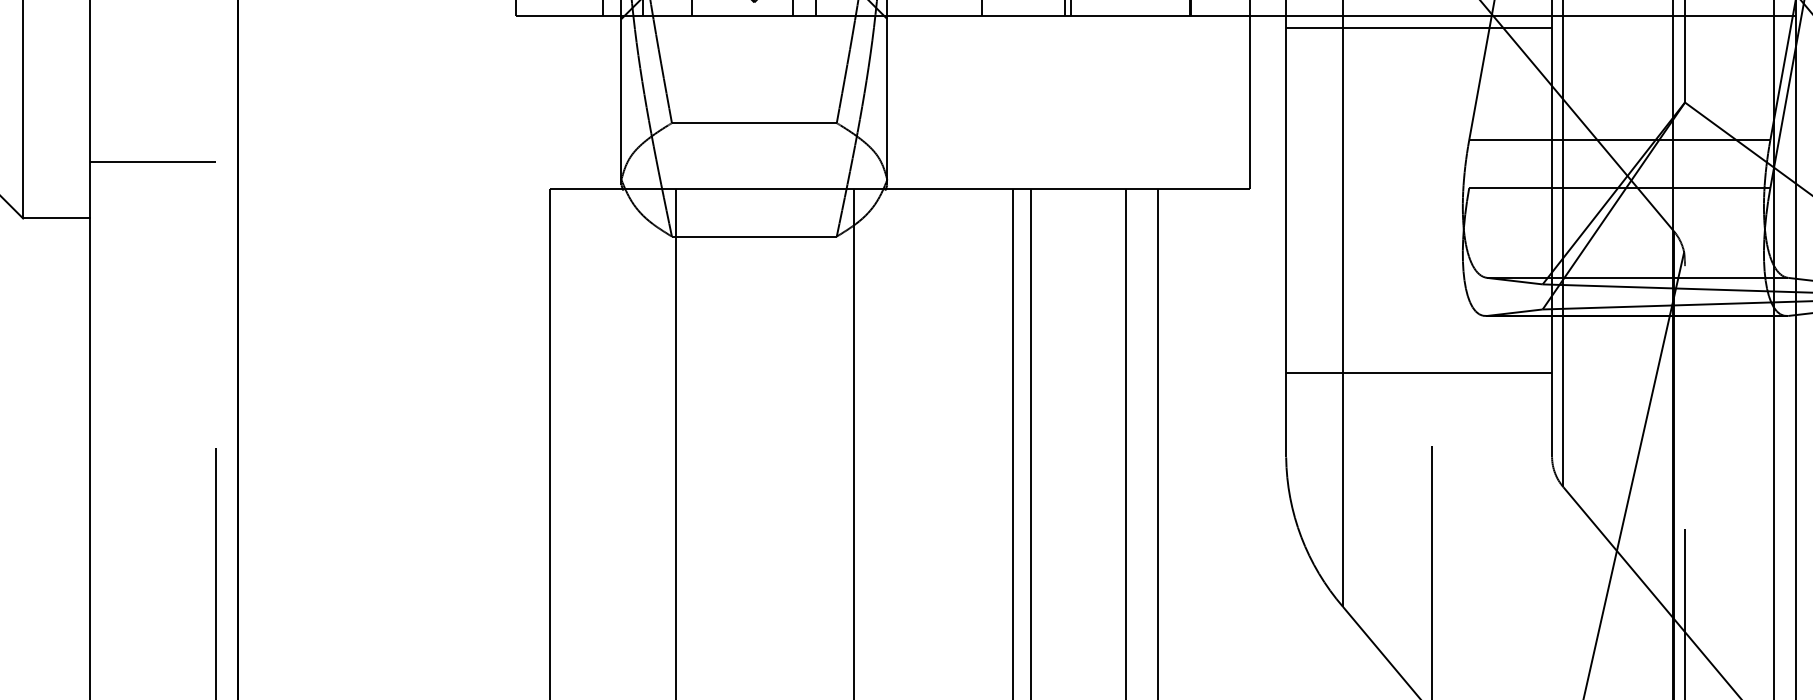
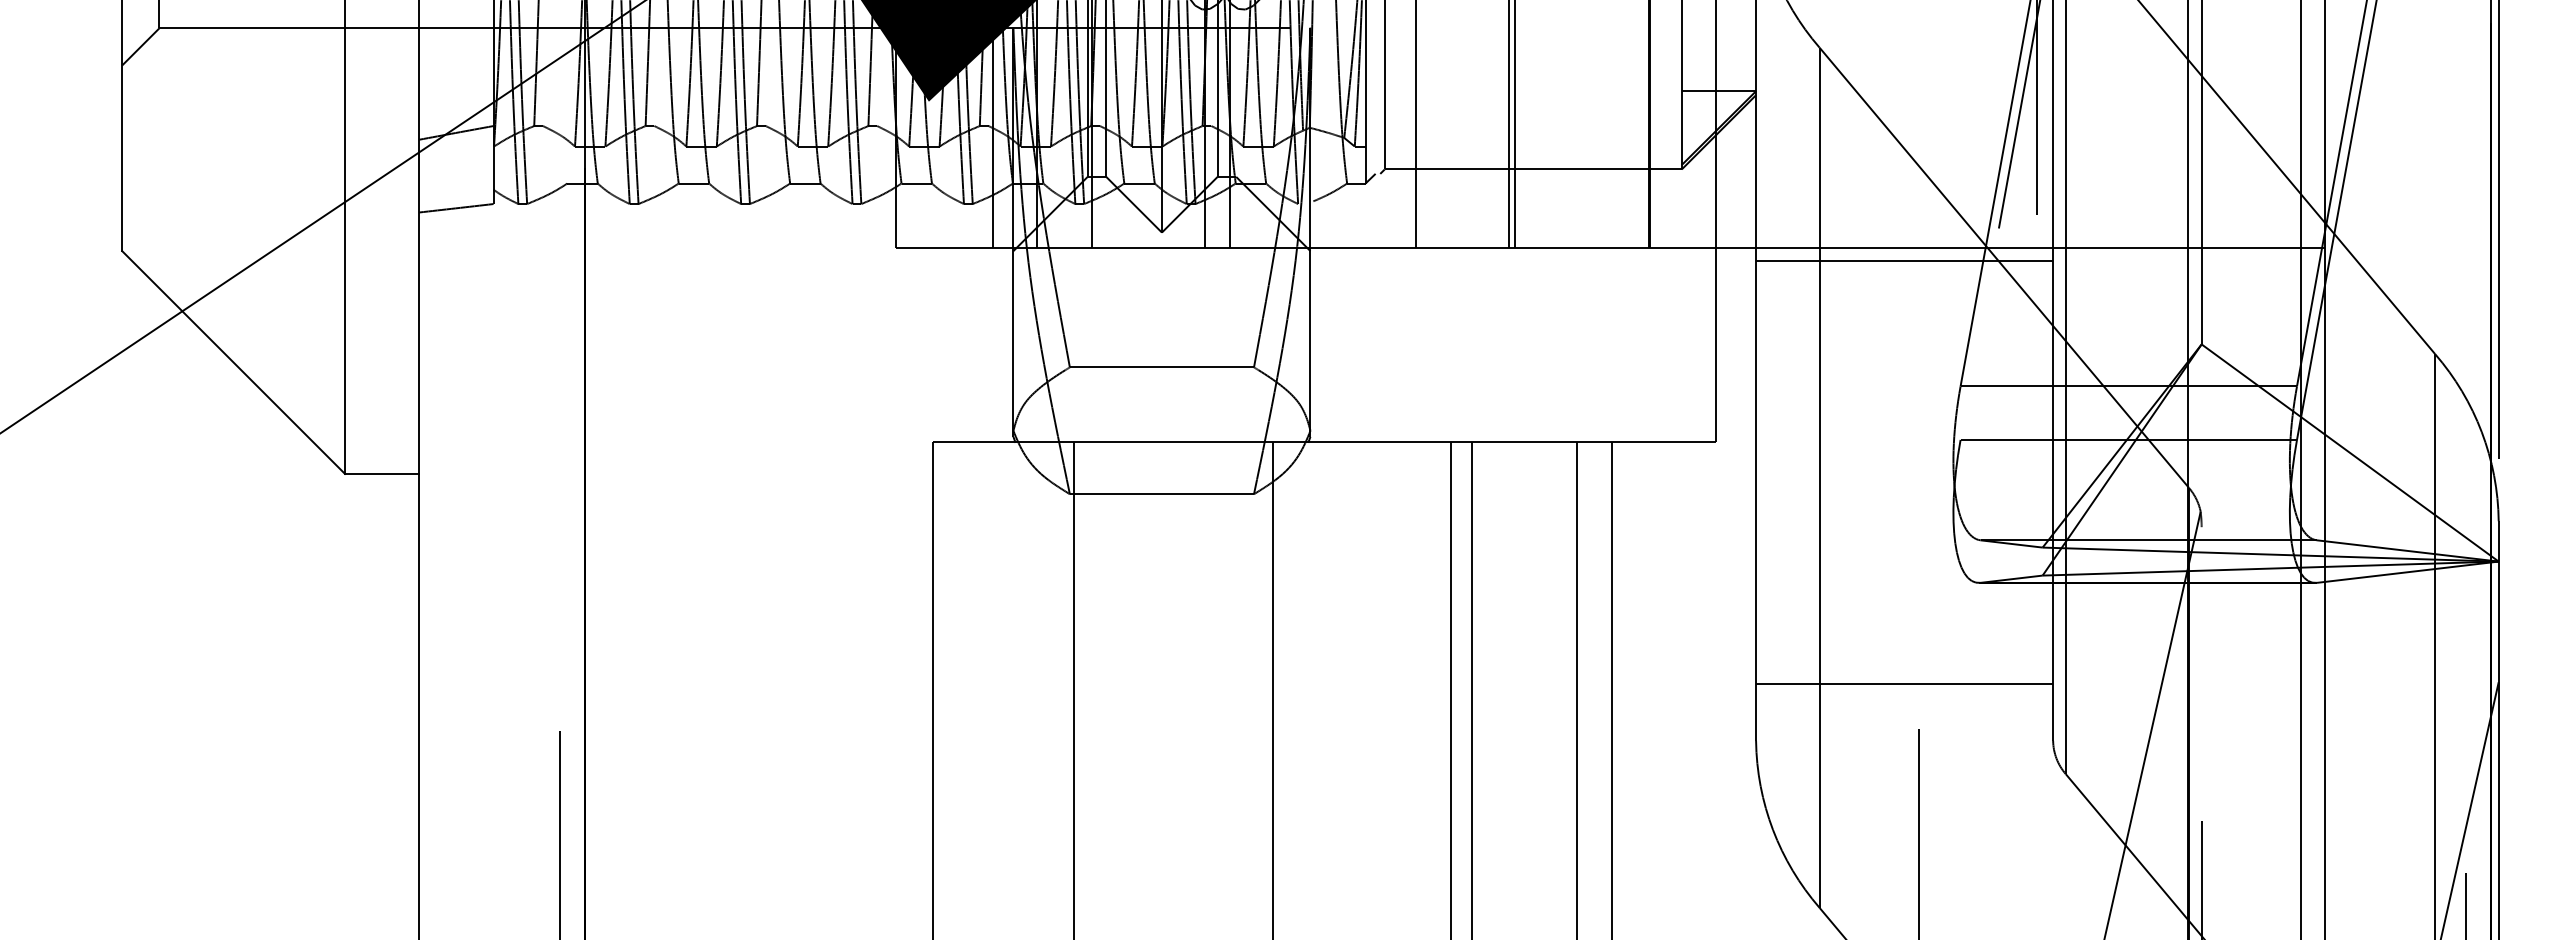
line: (152, 161) -> (489, 410), removed
line: (1419, 372) -> (1904, 684), moved

